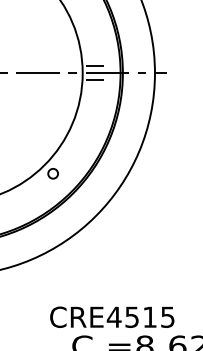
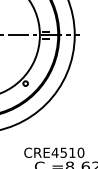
text: (166, 316) -> (80, 152), CRE4515 -> CRE4510

